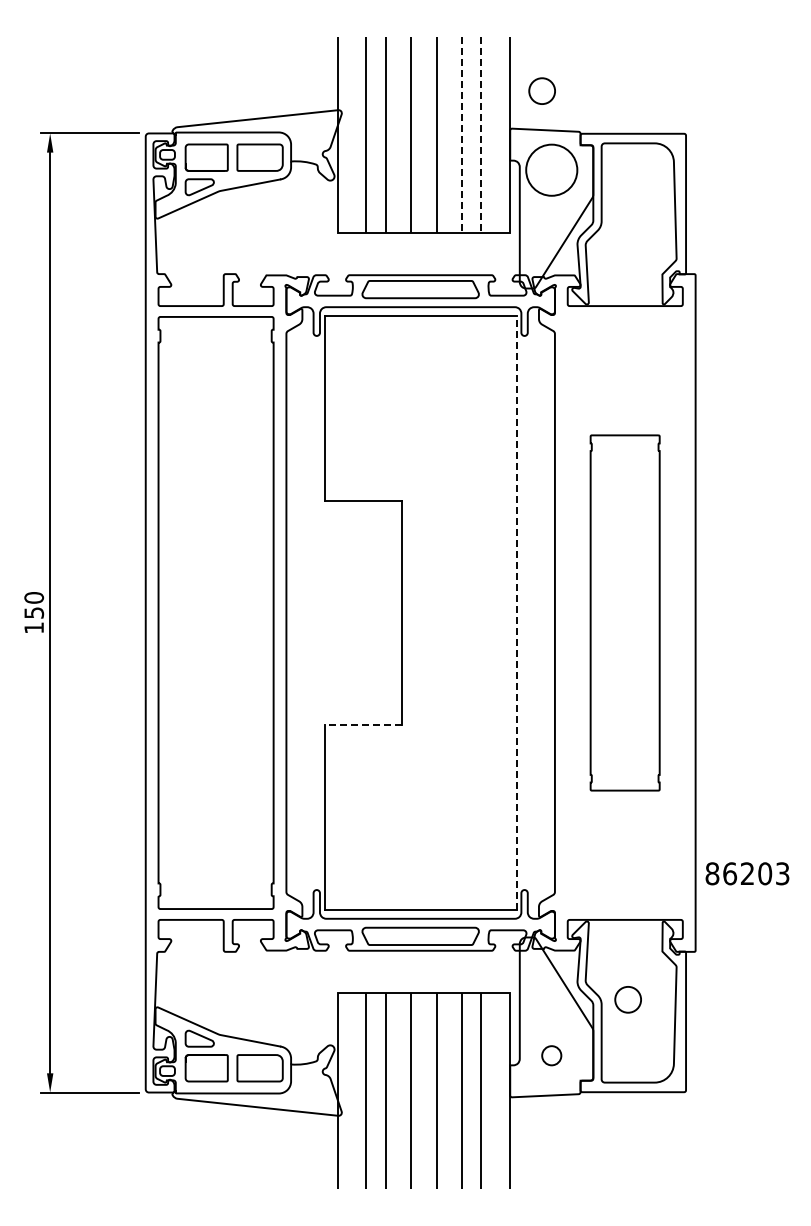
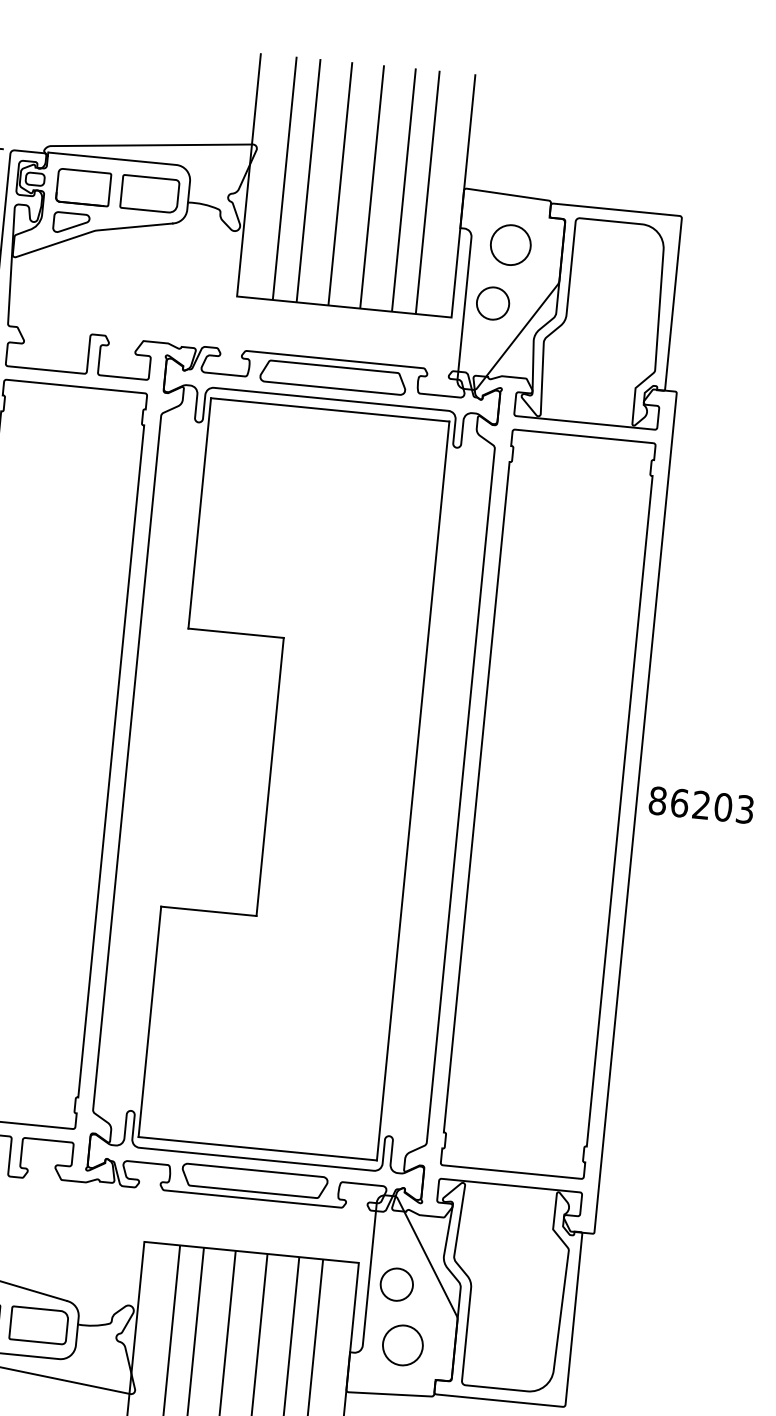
circle: (541, 90) -> (492, 302), moved
line: (462, 134) -> (404, 189), dashed -> solid
line: (481, 134) -> (427, 192), dashed -> solid
circle: (551, 170) -> (510, 245), size x0.62
line: (516, 612) -> (413, 790), dashed -> solid
part: (624, 612) -> (547, 803), size x1.67
line: (362, 724) -> (208, 910), dashed -> solid
text: (747, 873) -> (701, 804), moved
circle: (627, 999) -> (396, 1284), moved
circle: (551, 1055) -> (402, 1345), size x1.67

